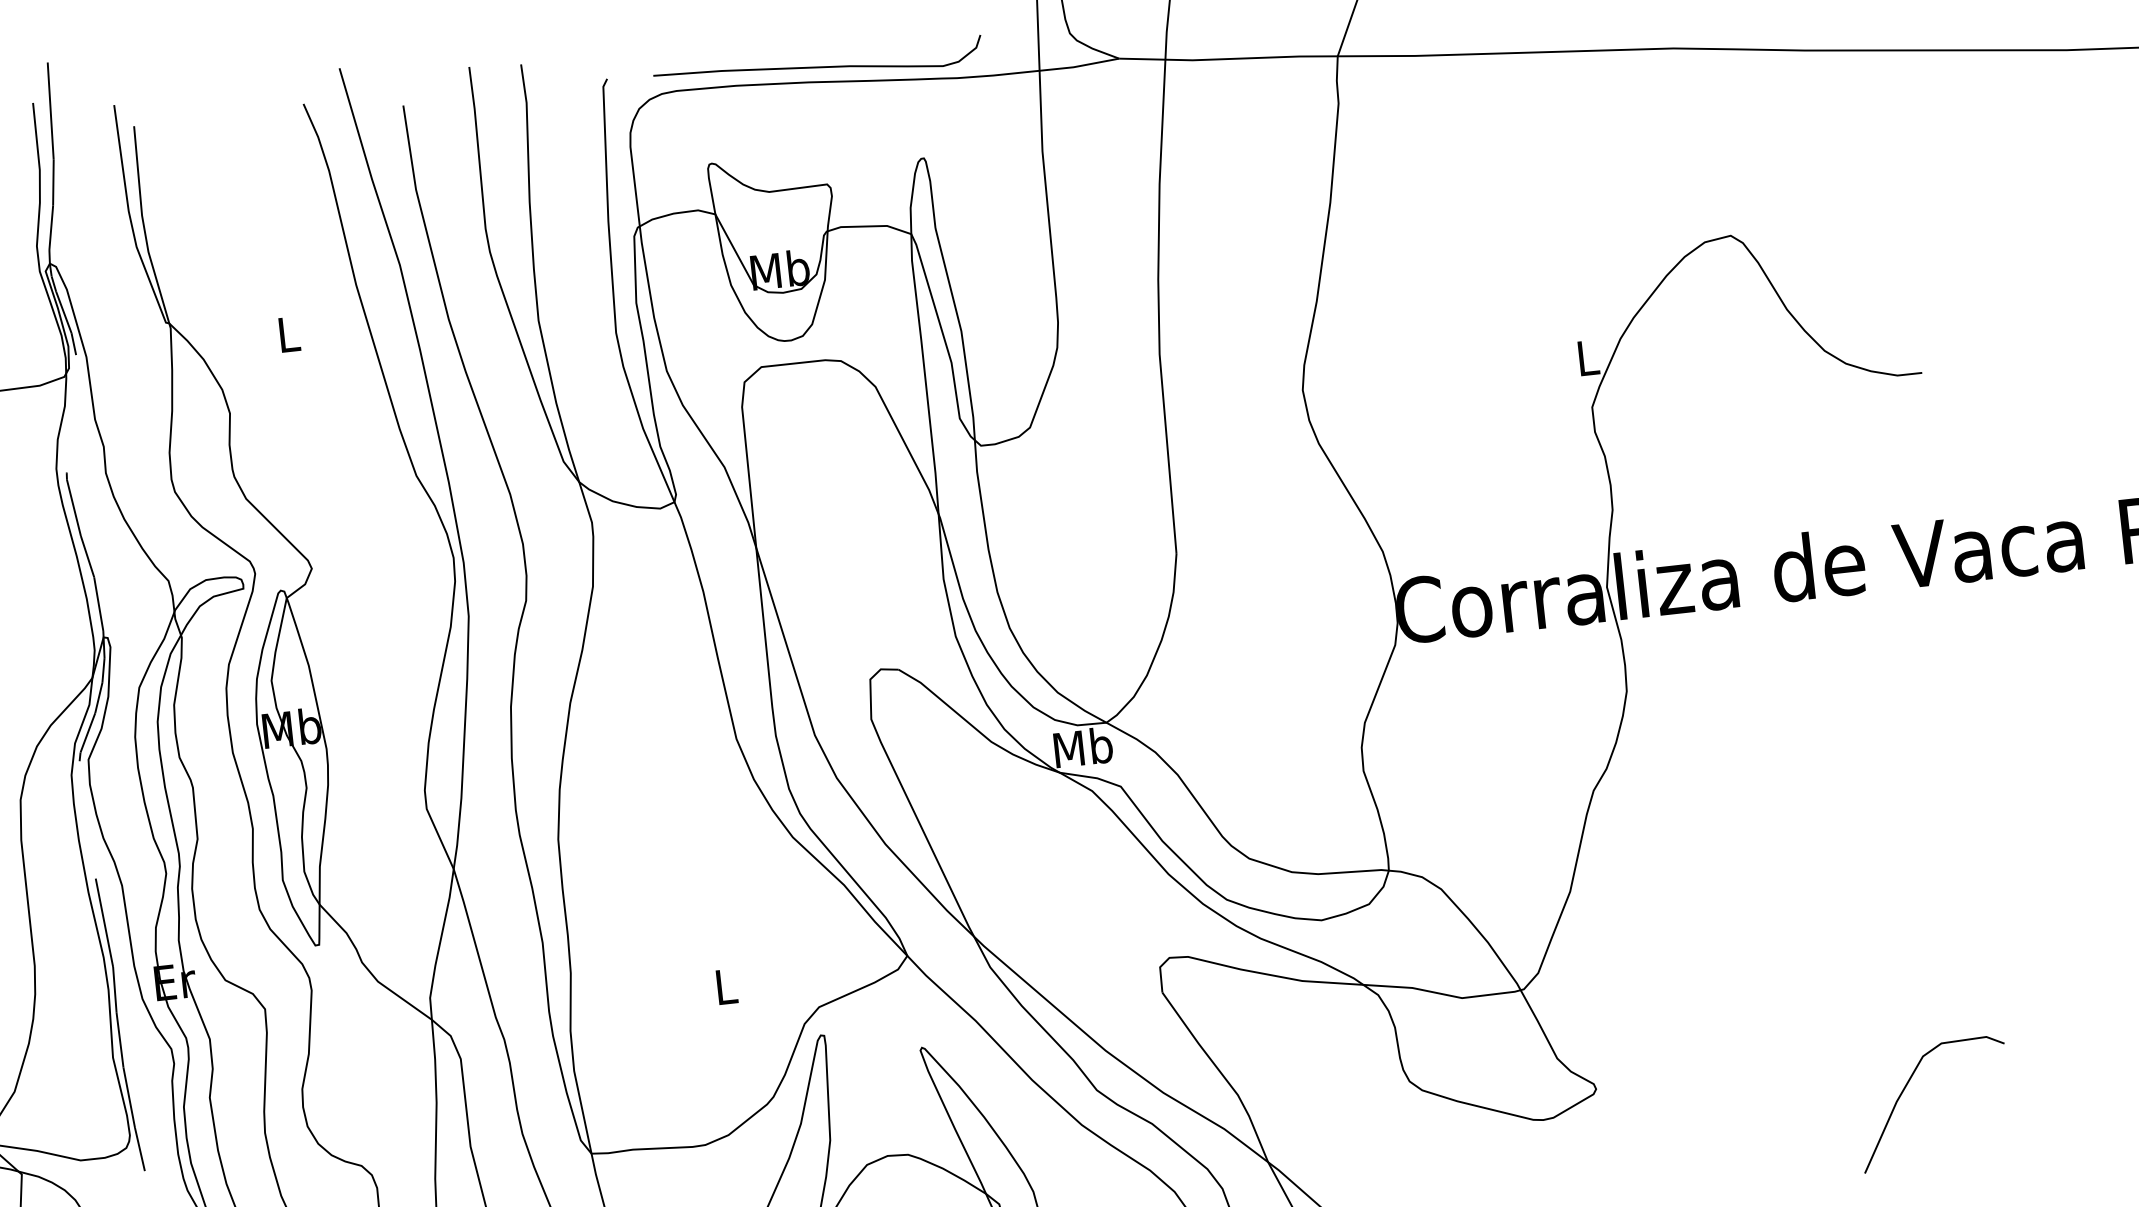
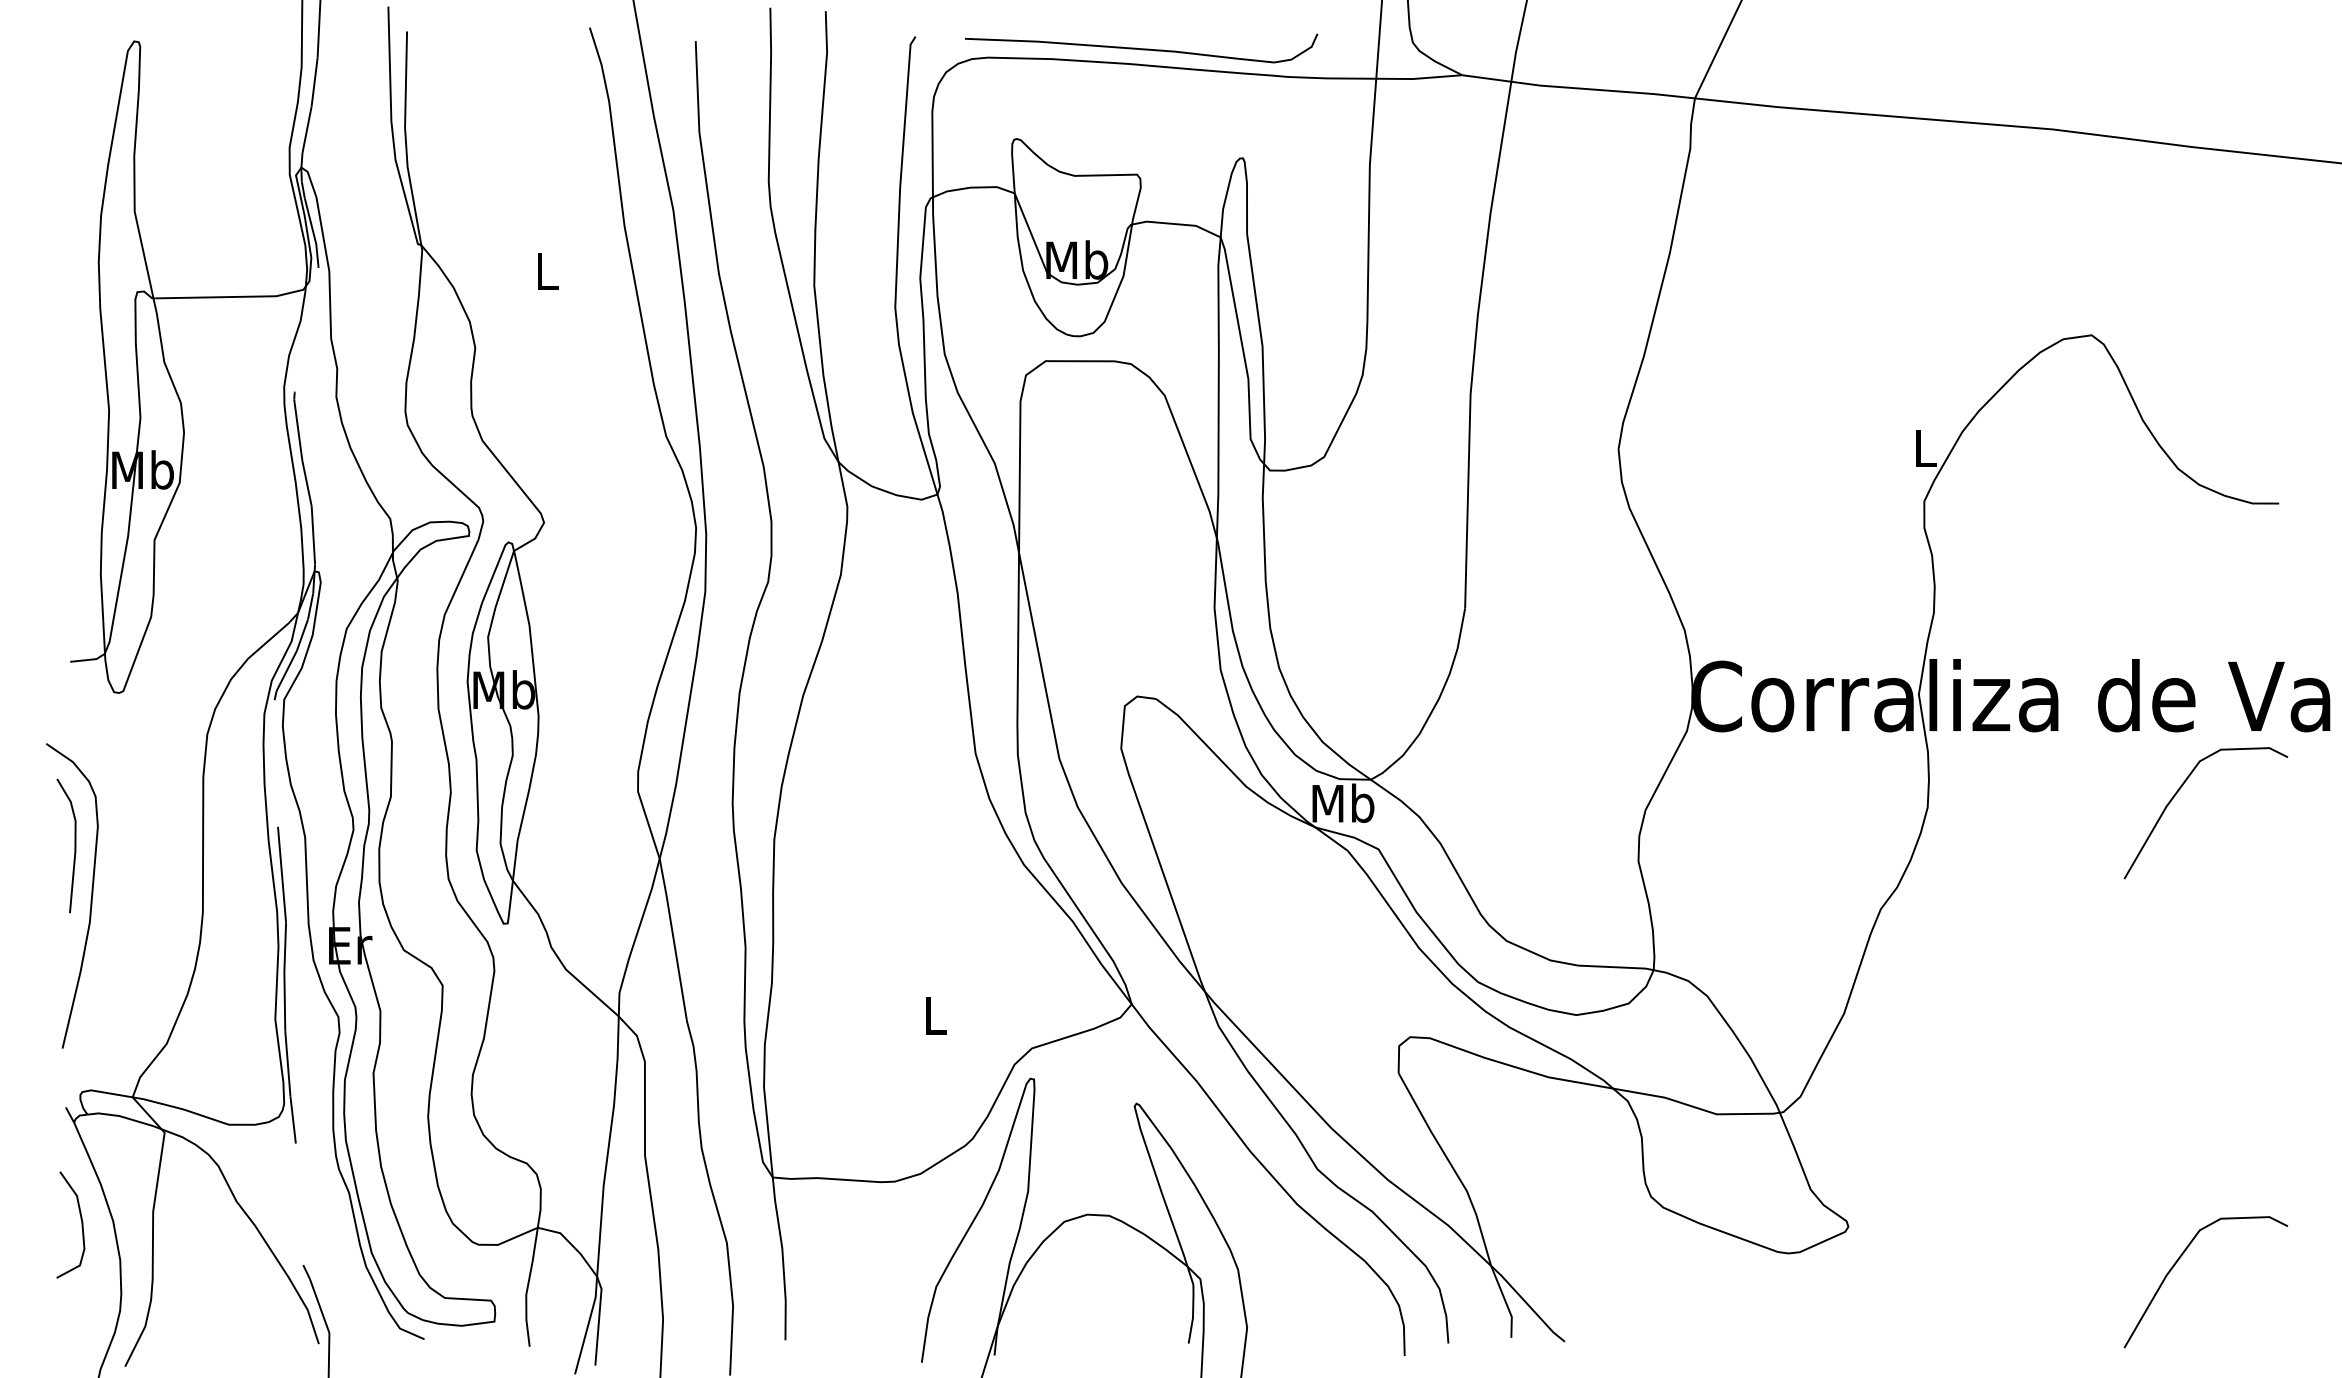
curve: (1858, 651) -> (2178, 792), added

